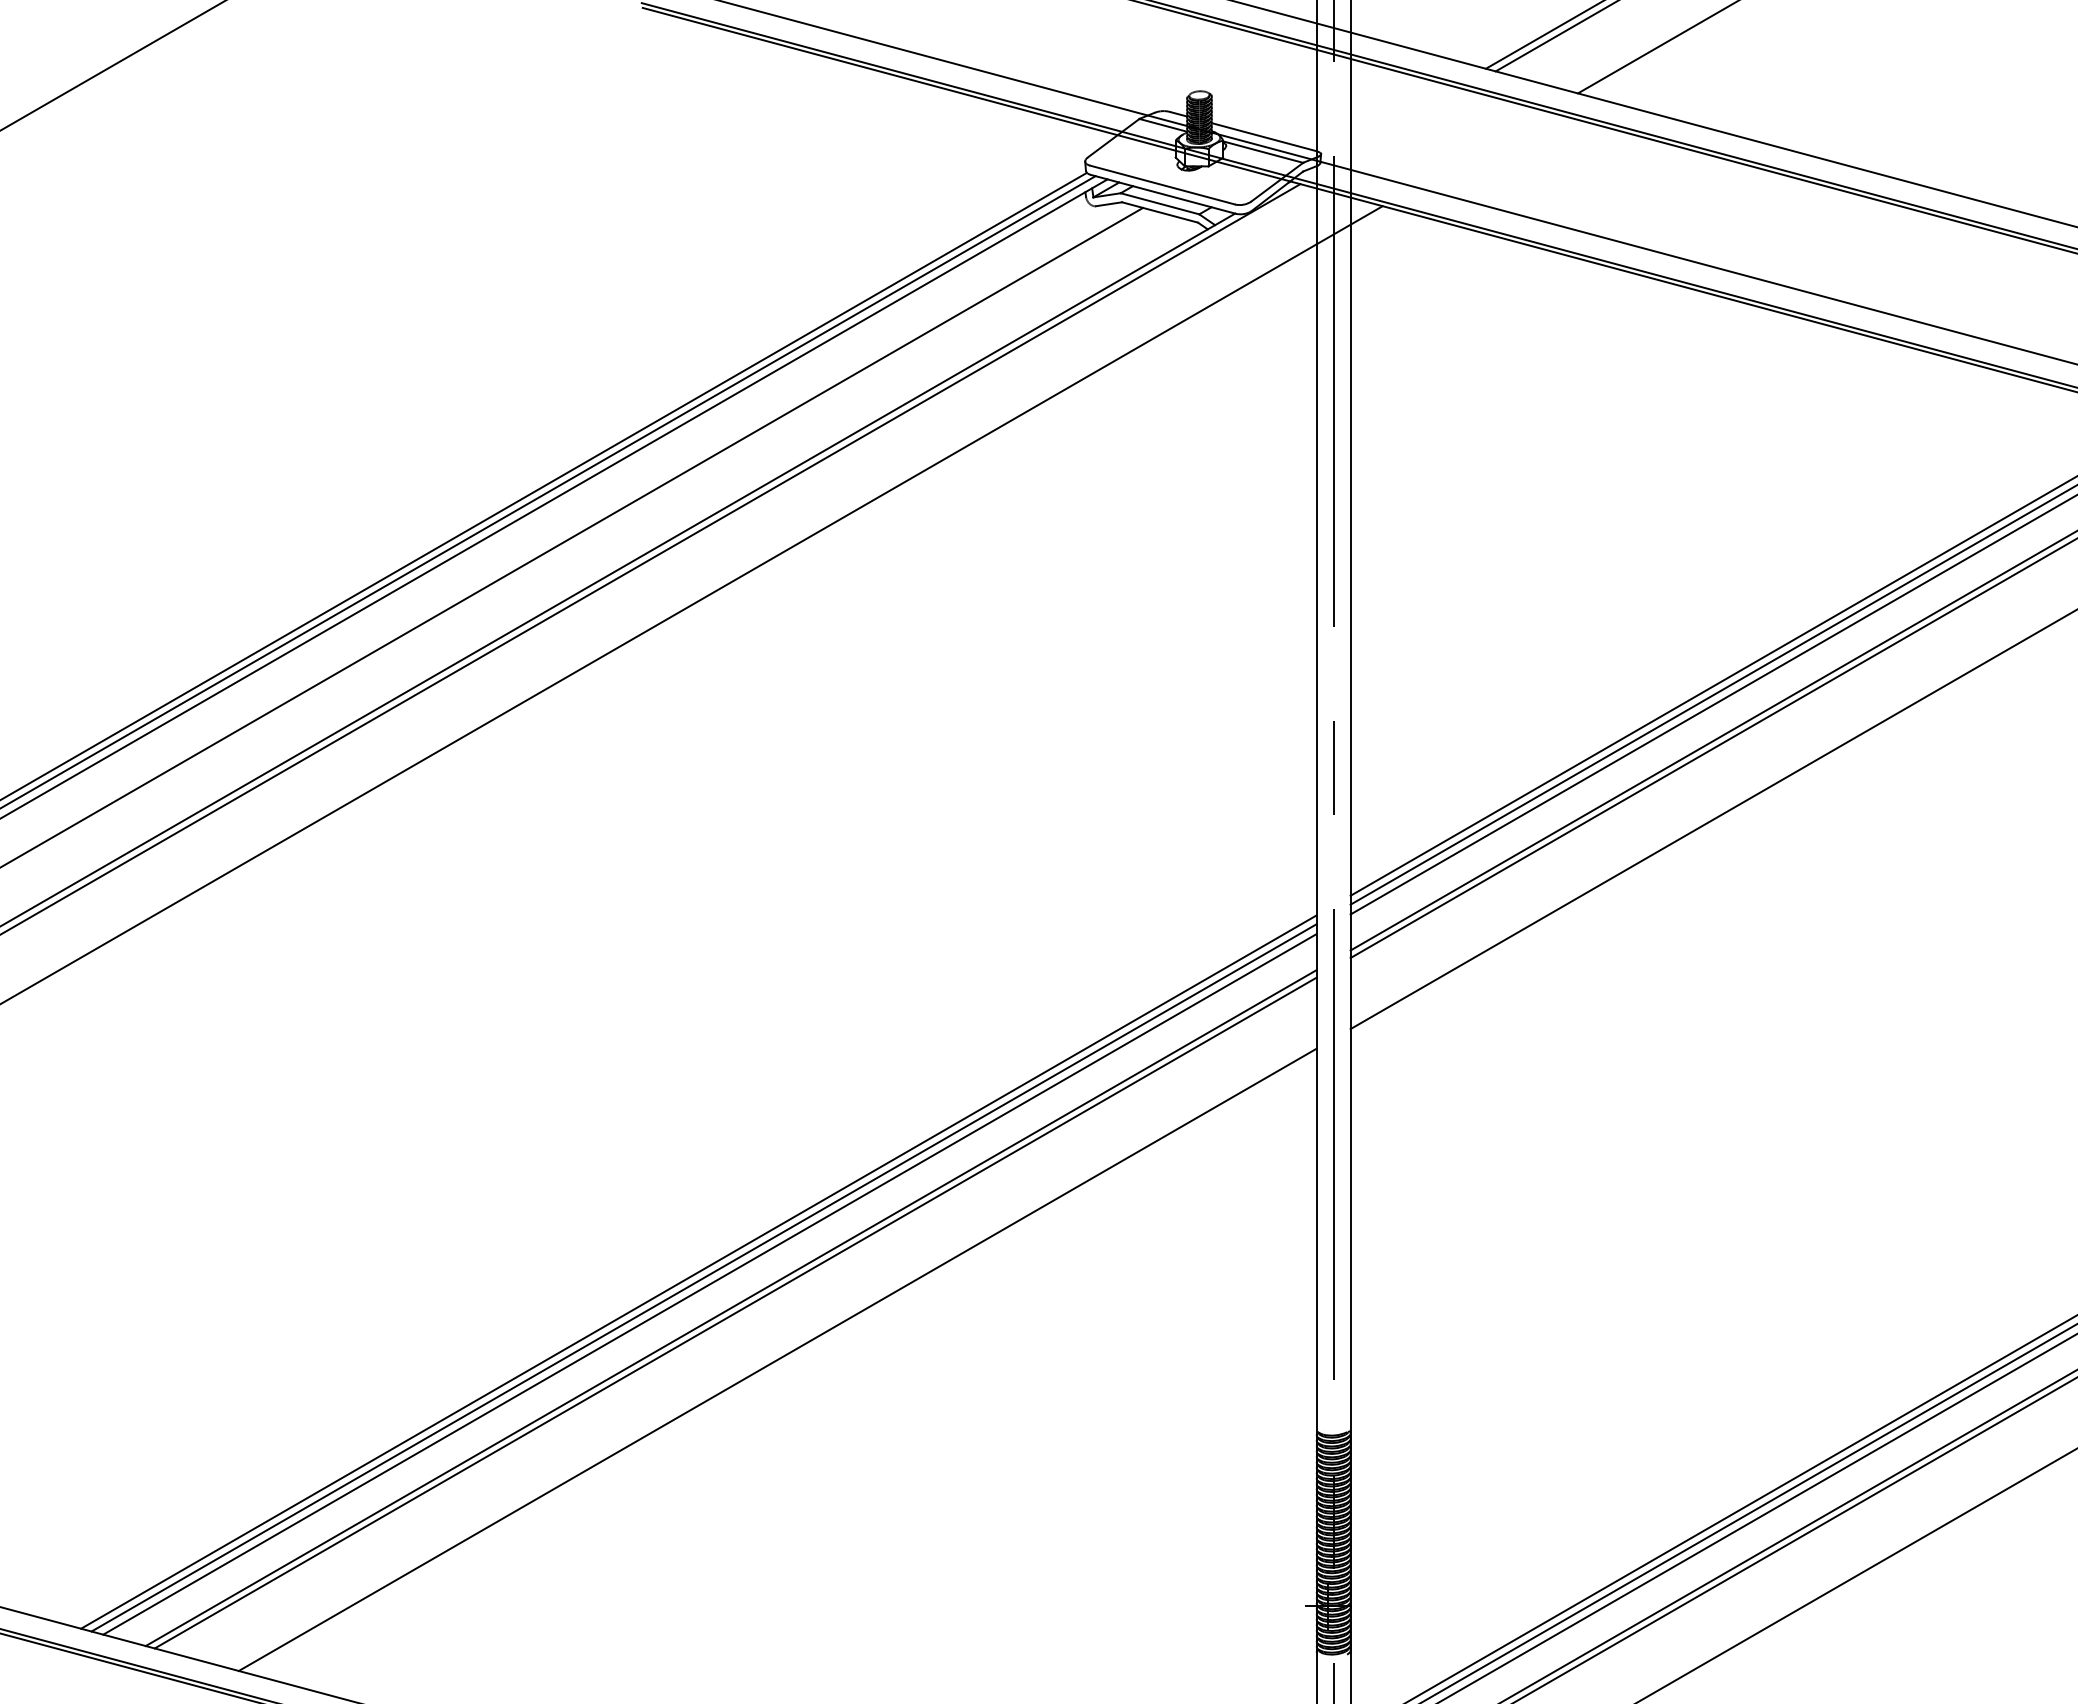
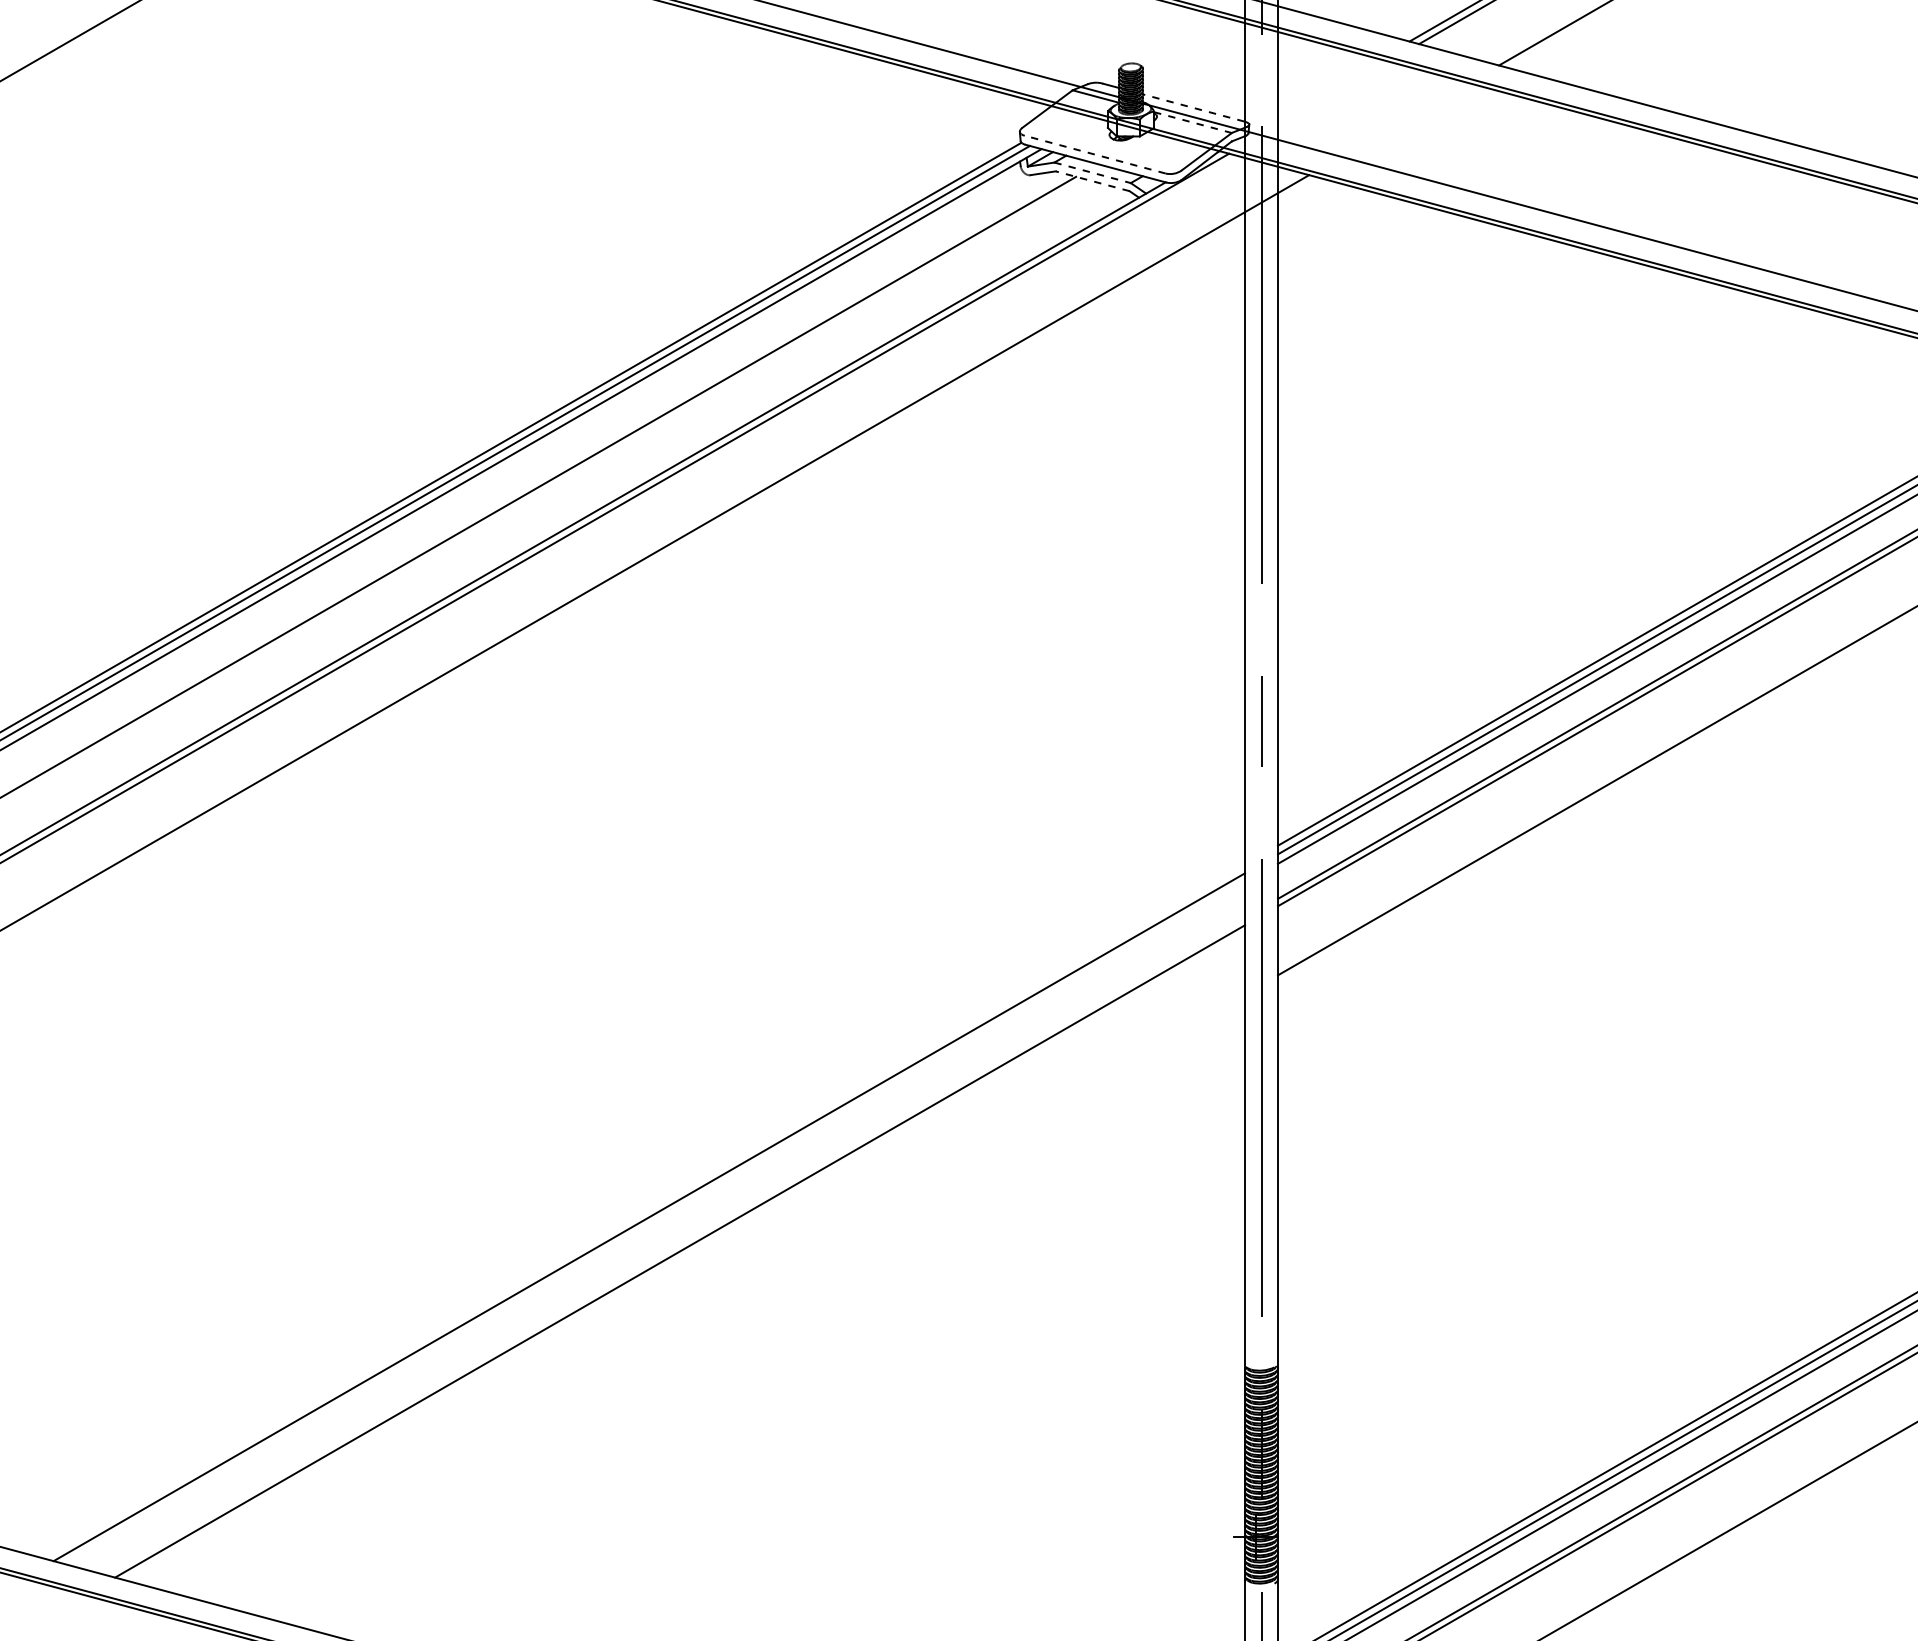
line: (1263, 137) -> (1193, 108), solid -> dashed
line: (1262, 152) -> (1192, 122), solid -> dashed
line: (1162, 185) -> (1095, 155), solid -> dashed
line: (1160, 203) -> (1093, 172), solid -> dashed
line: (1159, 212) -> (1092, 181), solid -> dashed
line: (698, 1271) -> (643, 1211), removed
line: (709, 1284) -> (654, 1223), removed
line: (730, 1308) -> (674, 1247), removed
line: (777, 1359) -> (720, 1296), removed

